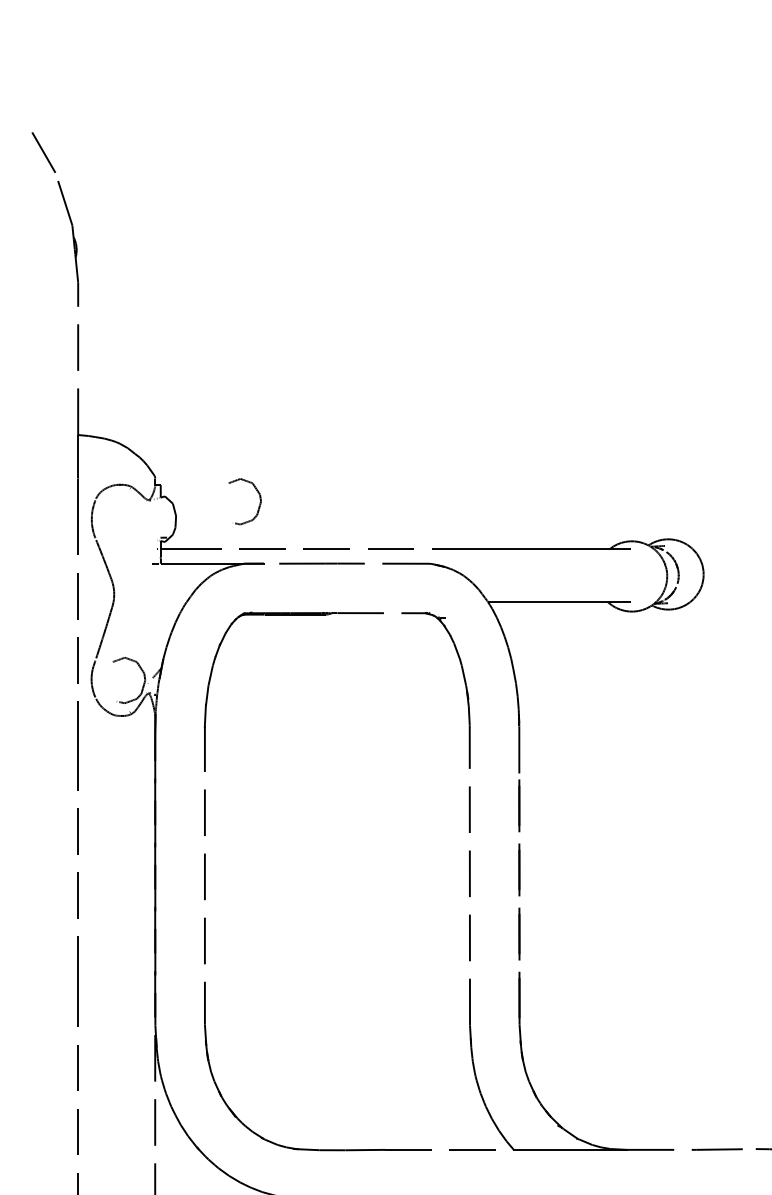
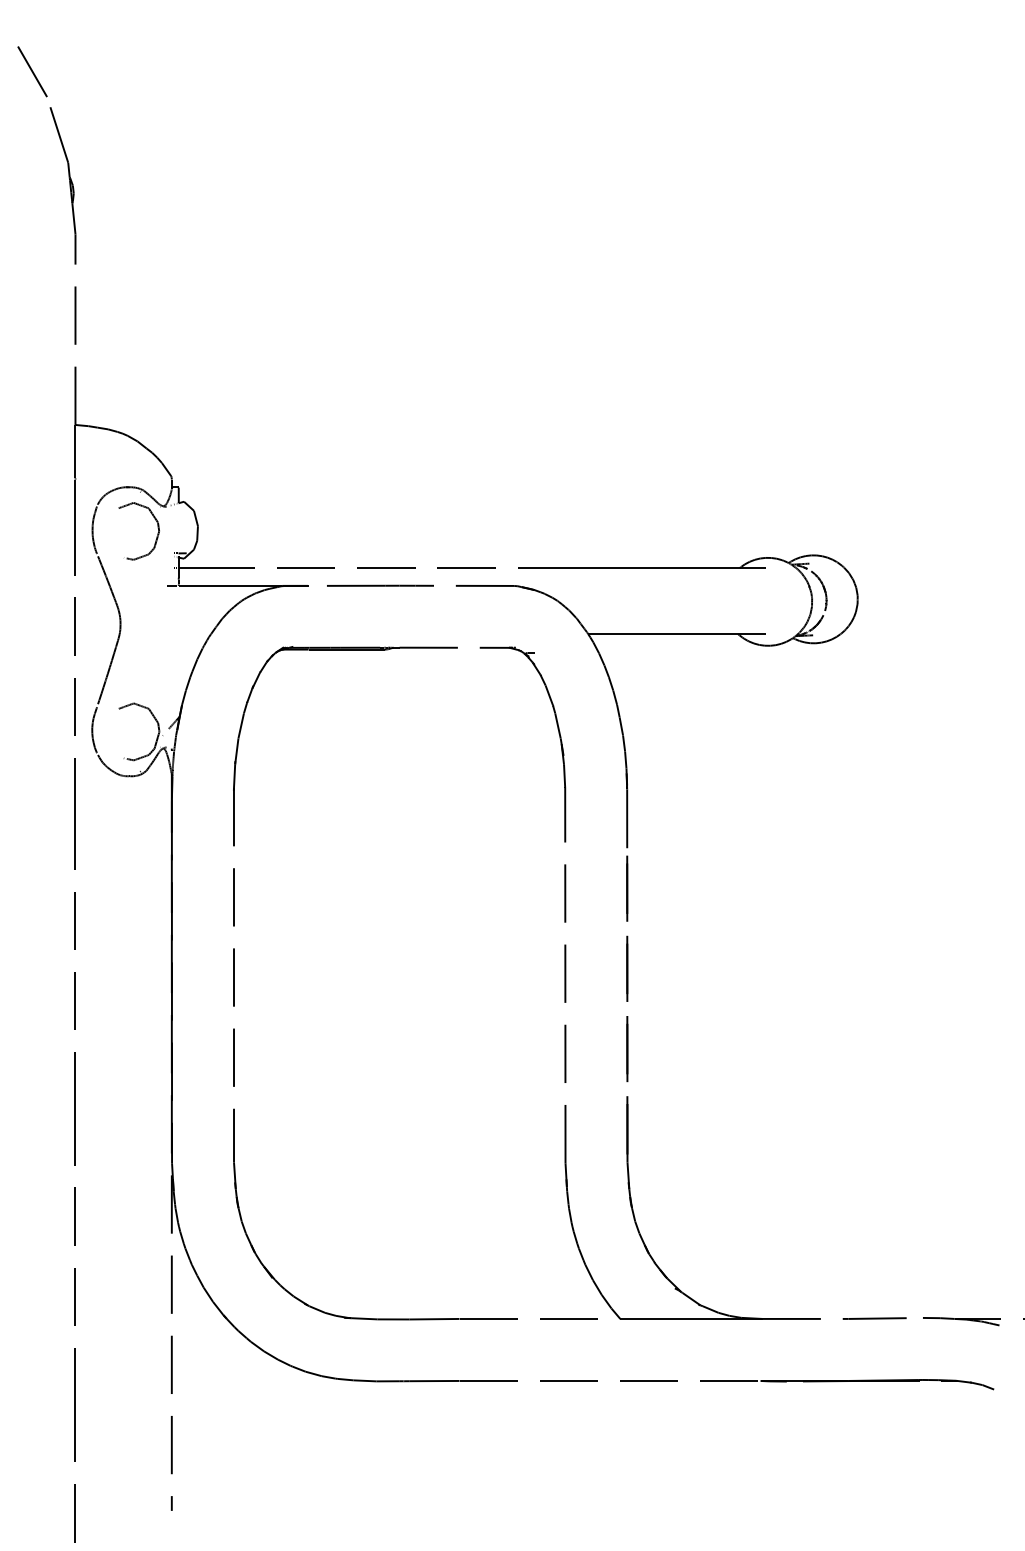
part: (258, 505) -> (156, 536), moved

